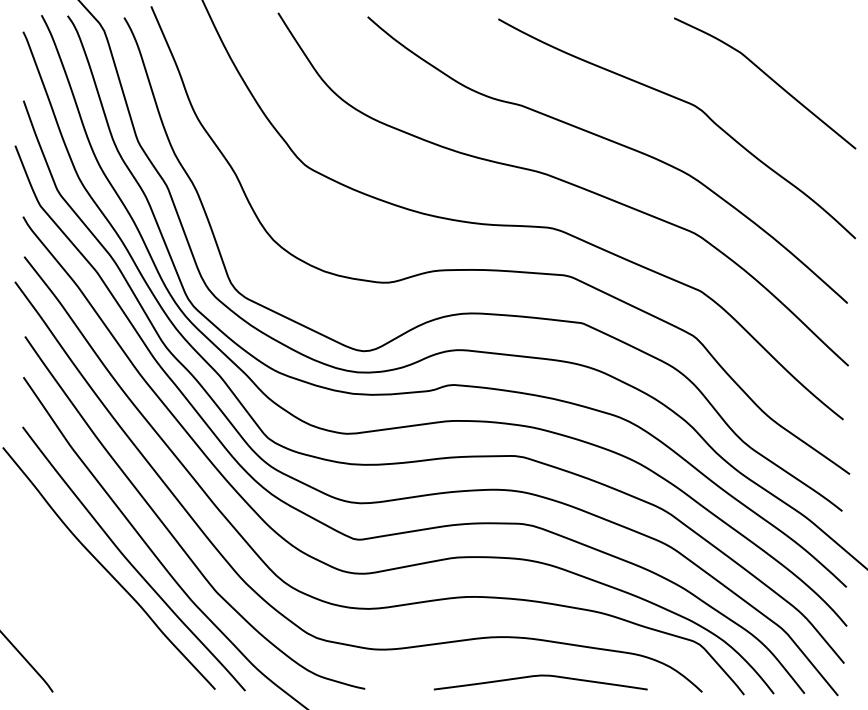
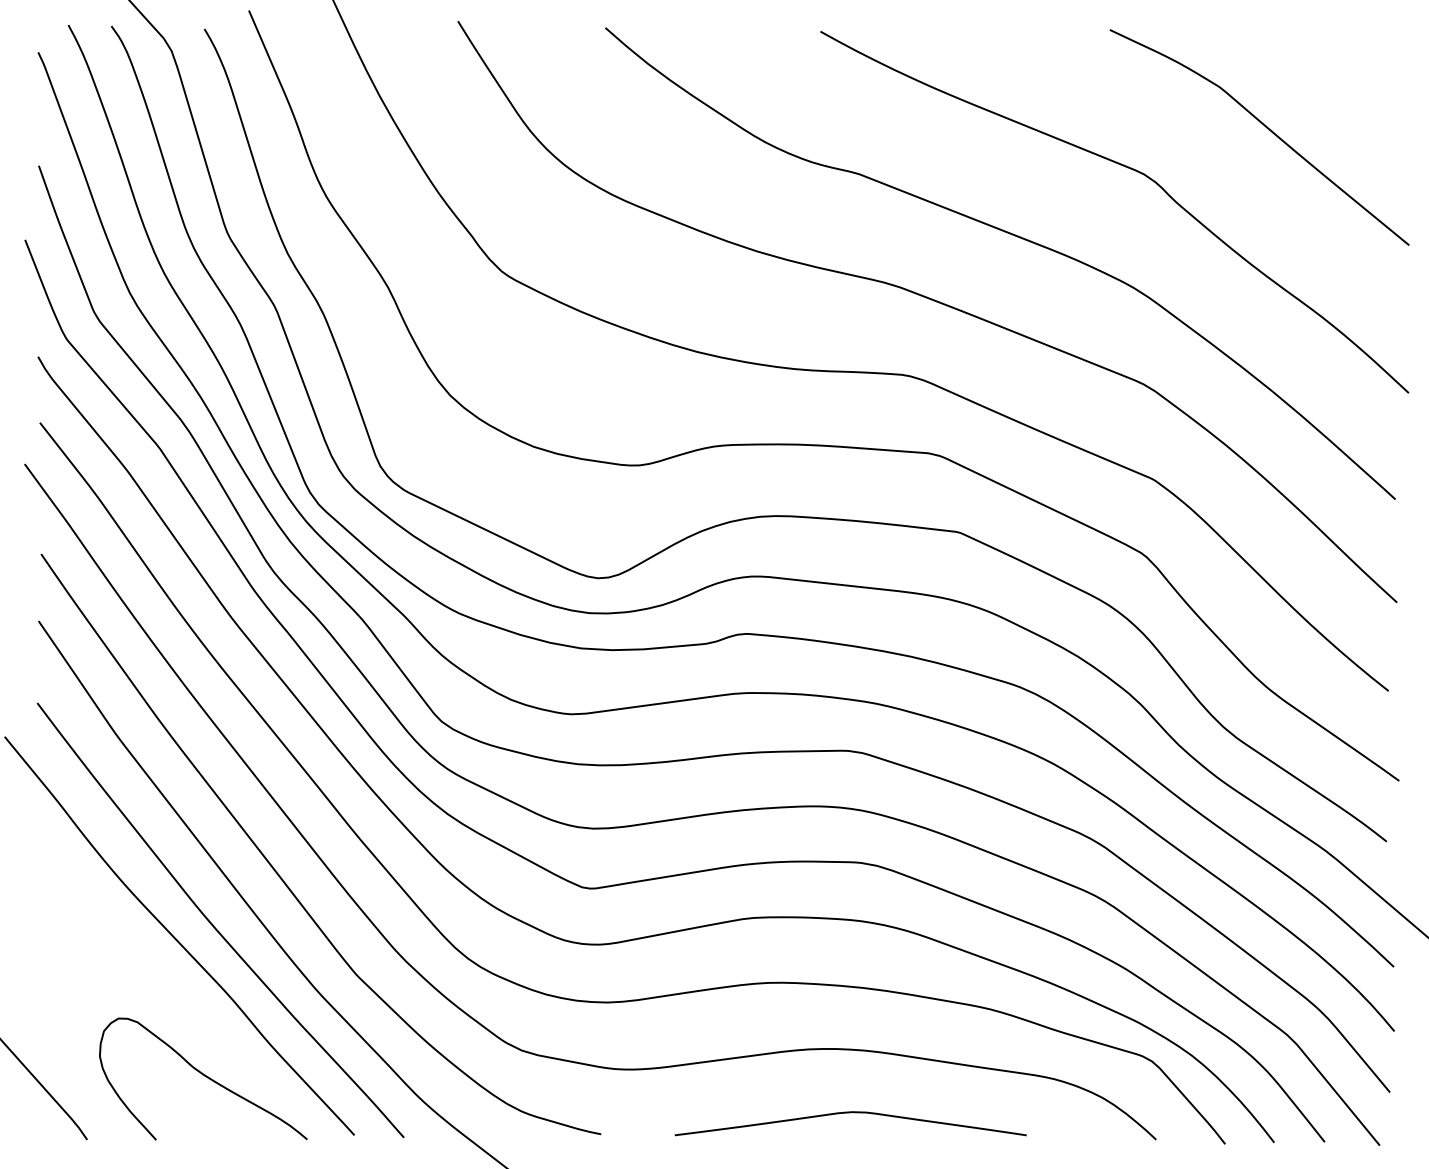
curve: (122, 653) -> (201, 1075), added
curve: (540, 676) -> (850, 1113), moved

